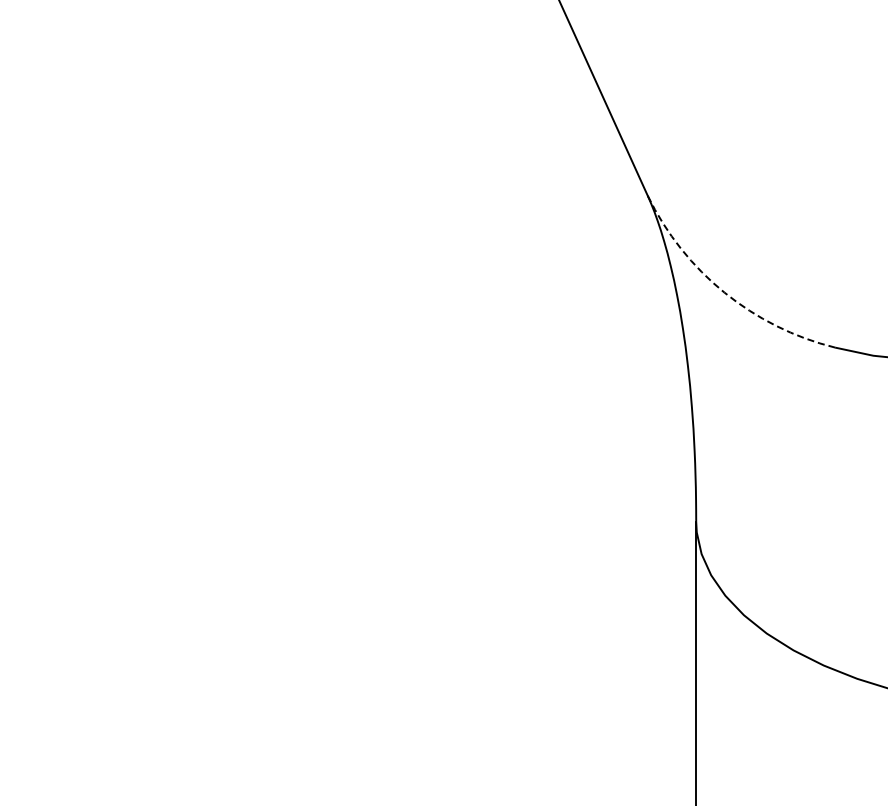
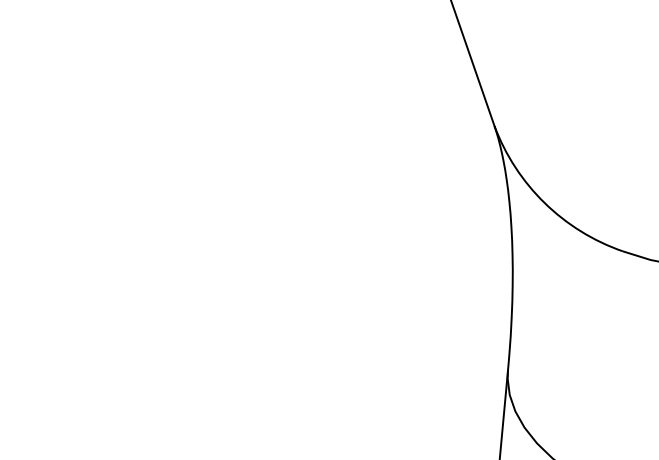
arc: (724, 292) -> (544, 202), dashed -> solid

